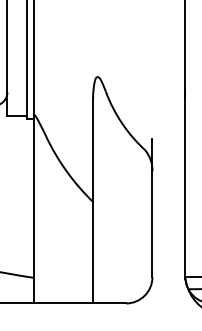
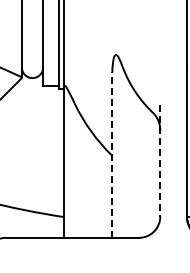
line: (93, 201) -> (112, 155), solid -> dashed
line: (152, 207) -> (160, 160), solid -> dashed

